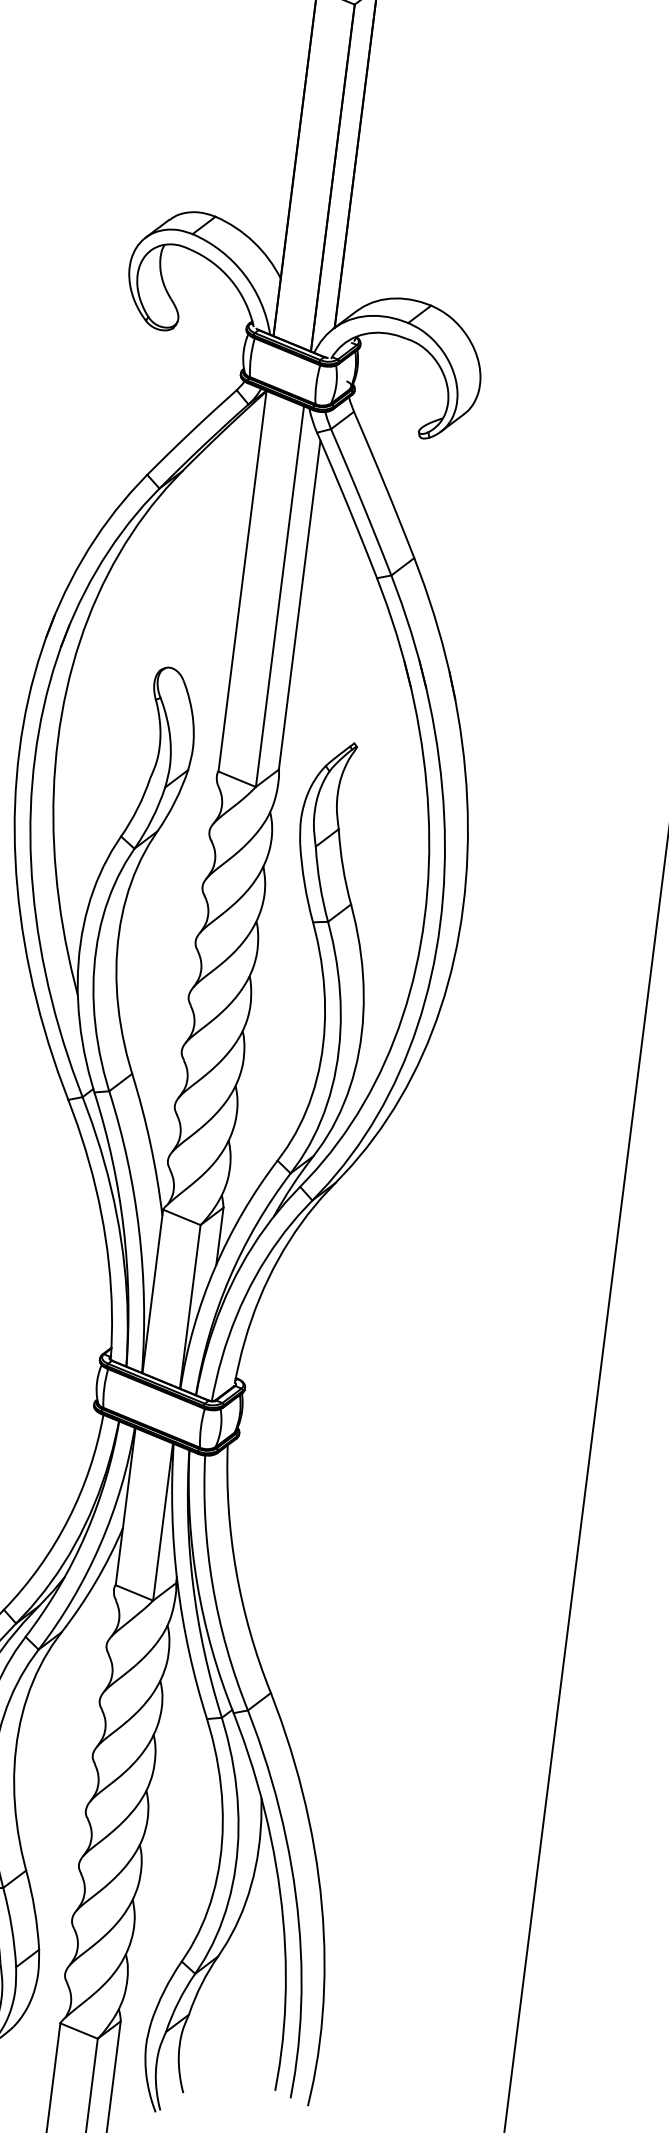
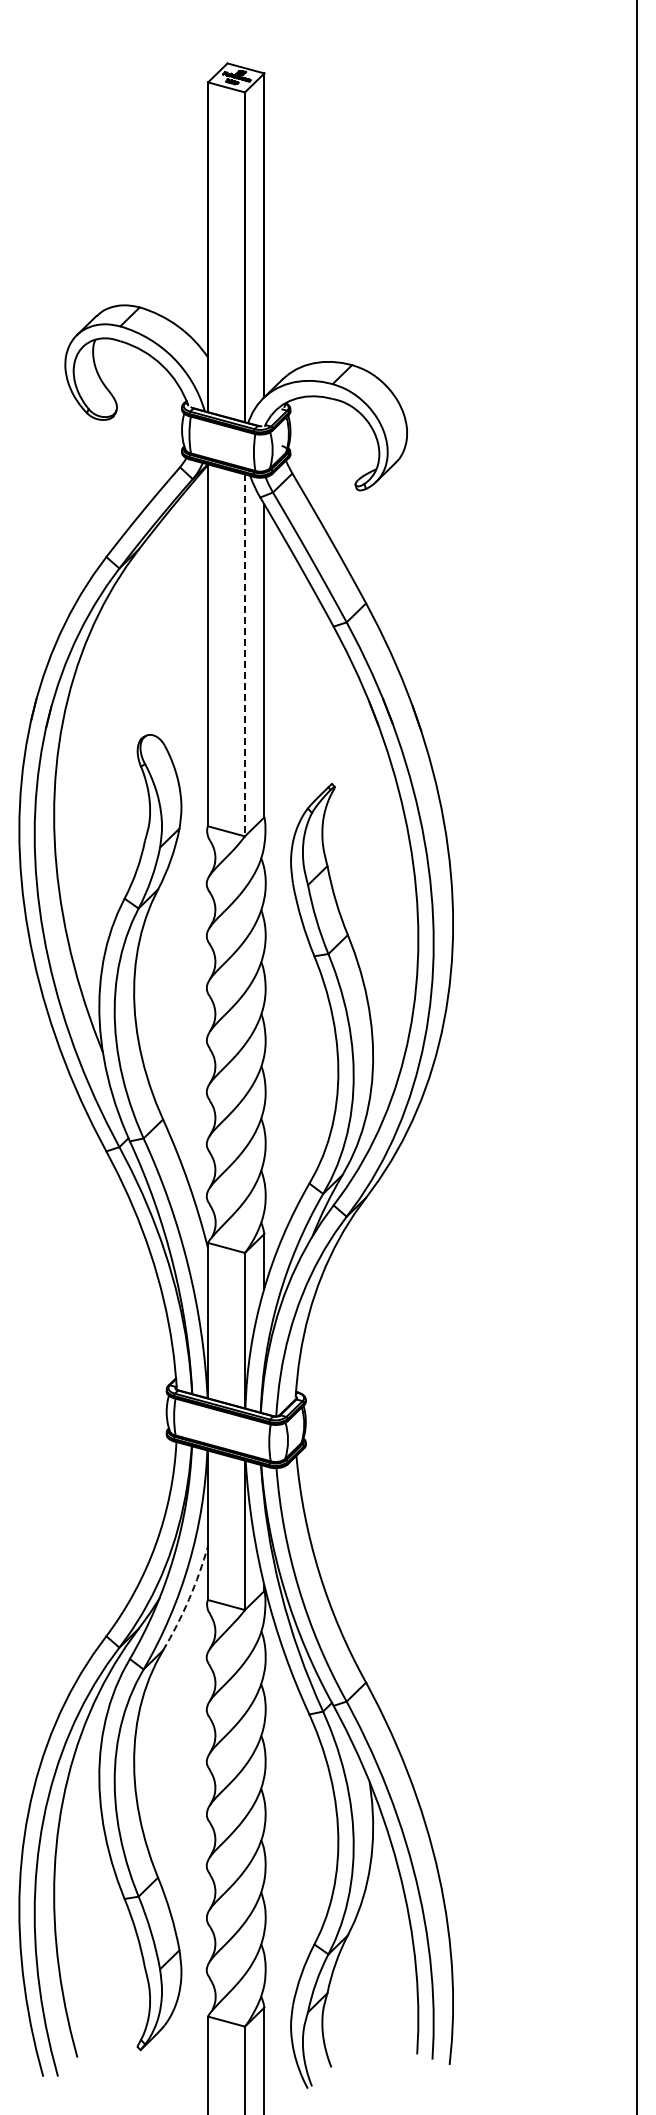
line: (279, 596) -> (244, 655), solid -> dashed
arc: (96, 1582) -> (189, 1599), solid -> dashed

